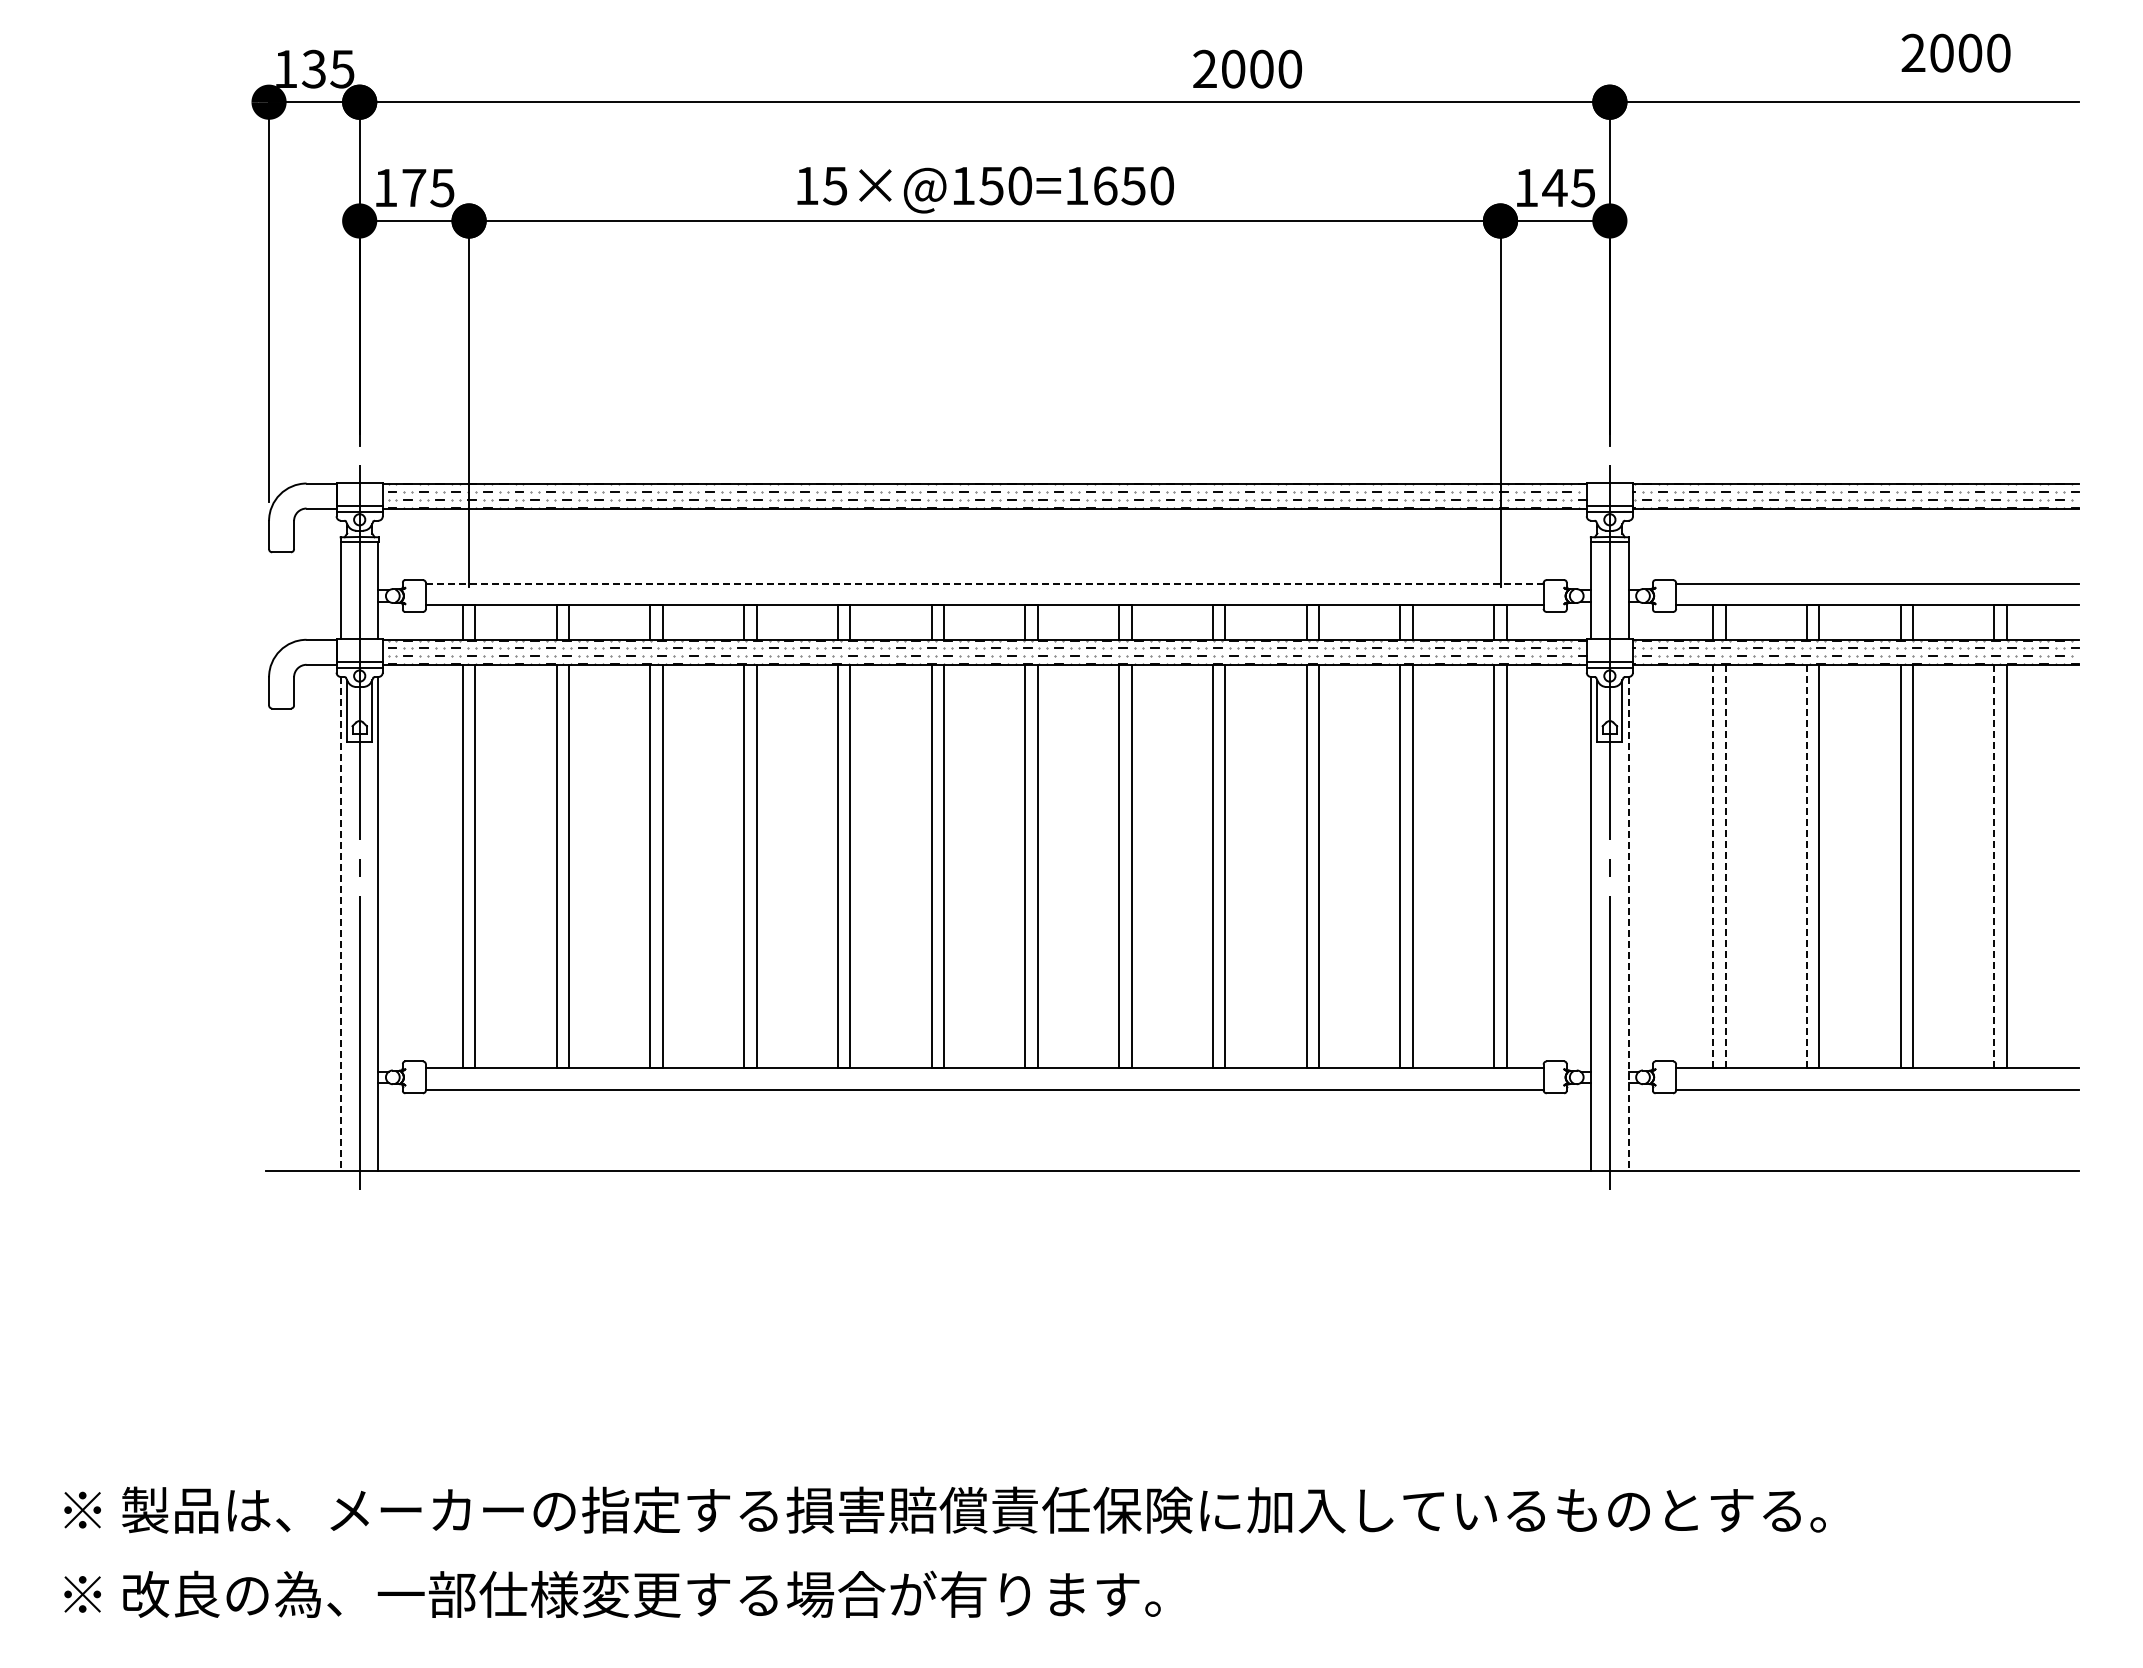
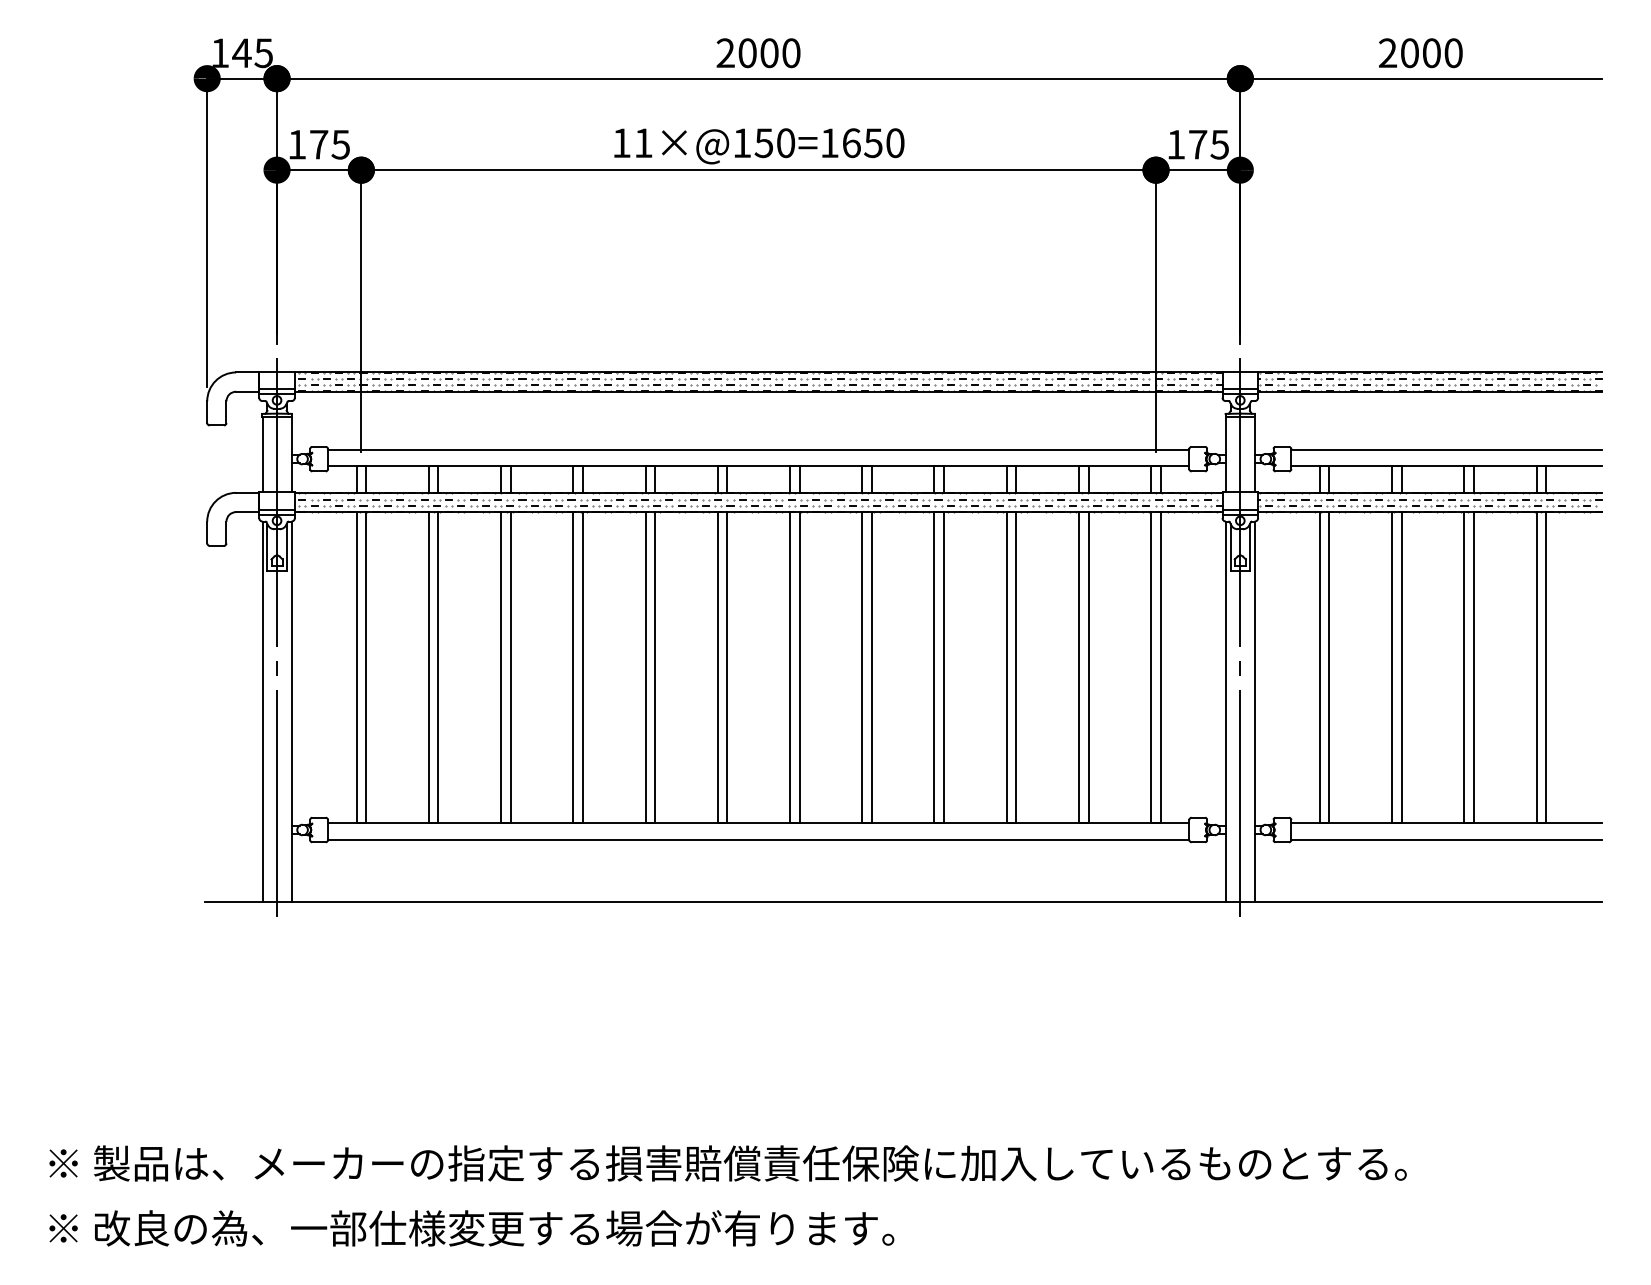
text: (1955, 52) -> (1420, 52), moved
text: (313, 68) -> (241, 52), 135 -> 145
text: (1247, 68) -> (758, 52), moved
text: (835, 186) -> (643, 143), 15×@150=1650 -> 11×@150=1650
text: (1554, 187) -> (1197, 144), 145 -> 175
line: (984, 583) -> (758, 449), dashed -> solid
line: (1713, 866) -> (1320, 667), dashed -> solid
line: (1725, 866) -> (1329, 667), dashed -> solid
line: (1806, 866) -> (1391, 667), dashed -> solid
line: (1994, 866) -> (1536, 667), dashed -> solid
line: (340, 924) -> (262, 712), dashed -> solid
line: (1628, 924) -> (1254, 712), dashed -> solid

